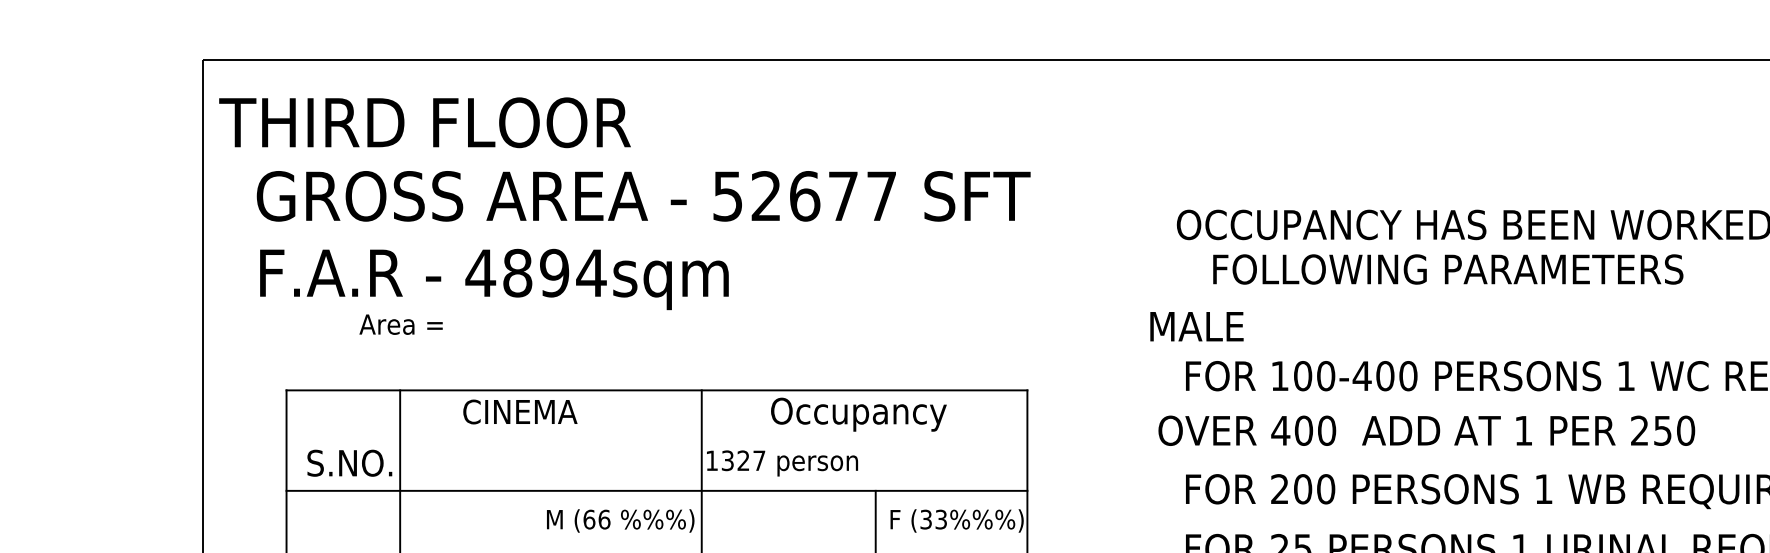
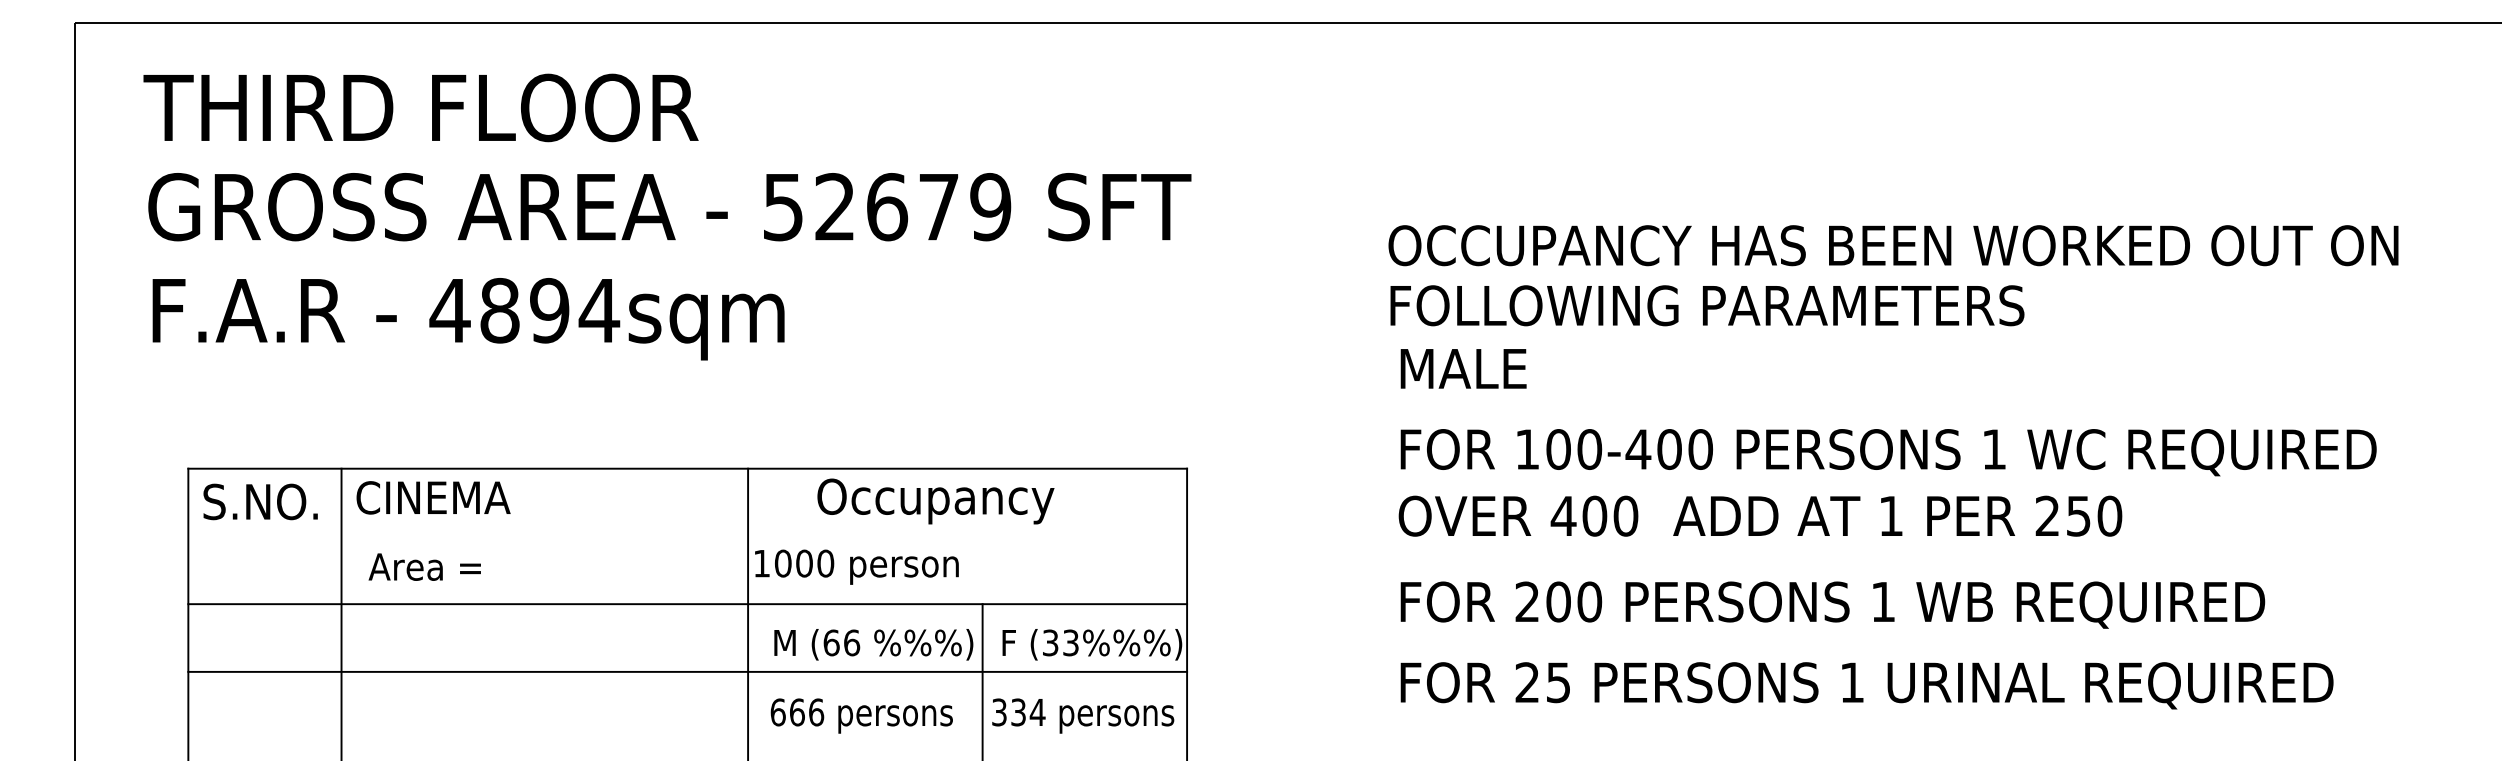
text: (424, 122) -> (420, 107), moved
text: (881, 196) -> (990, 207), 52677 -> 52679
text: (1448, 269) -> (1707, 305), moved
text: (400, 324) -> (424, 566), moved
text: (1196, 326) -> (1463, 368), moved
text: (520, 411) -> (433, 497), moved
text: (858, 414) -> (935, 501), moved
text: (1426, 430) -> (1760, 515), moved
text: (743, 460) -> (804, 563), 1327 -> 1000
text: (349, 462) -> (260, 501), moved
text: (620, 520) -> (873, 644), moved
line: (656, 540) -> (687, 671), added

